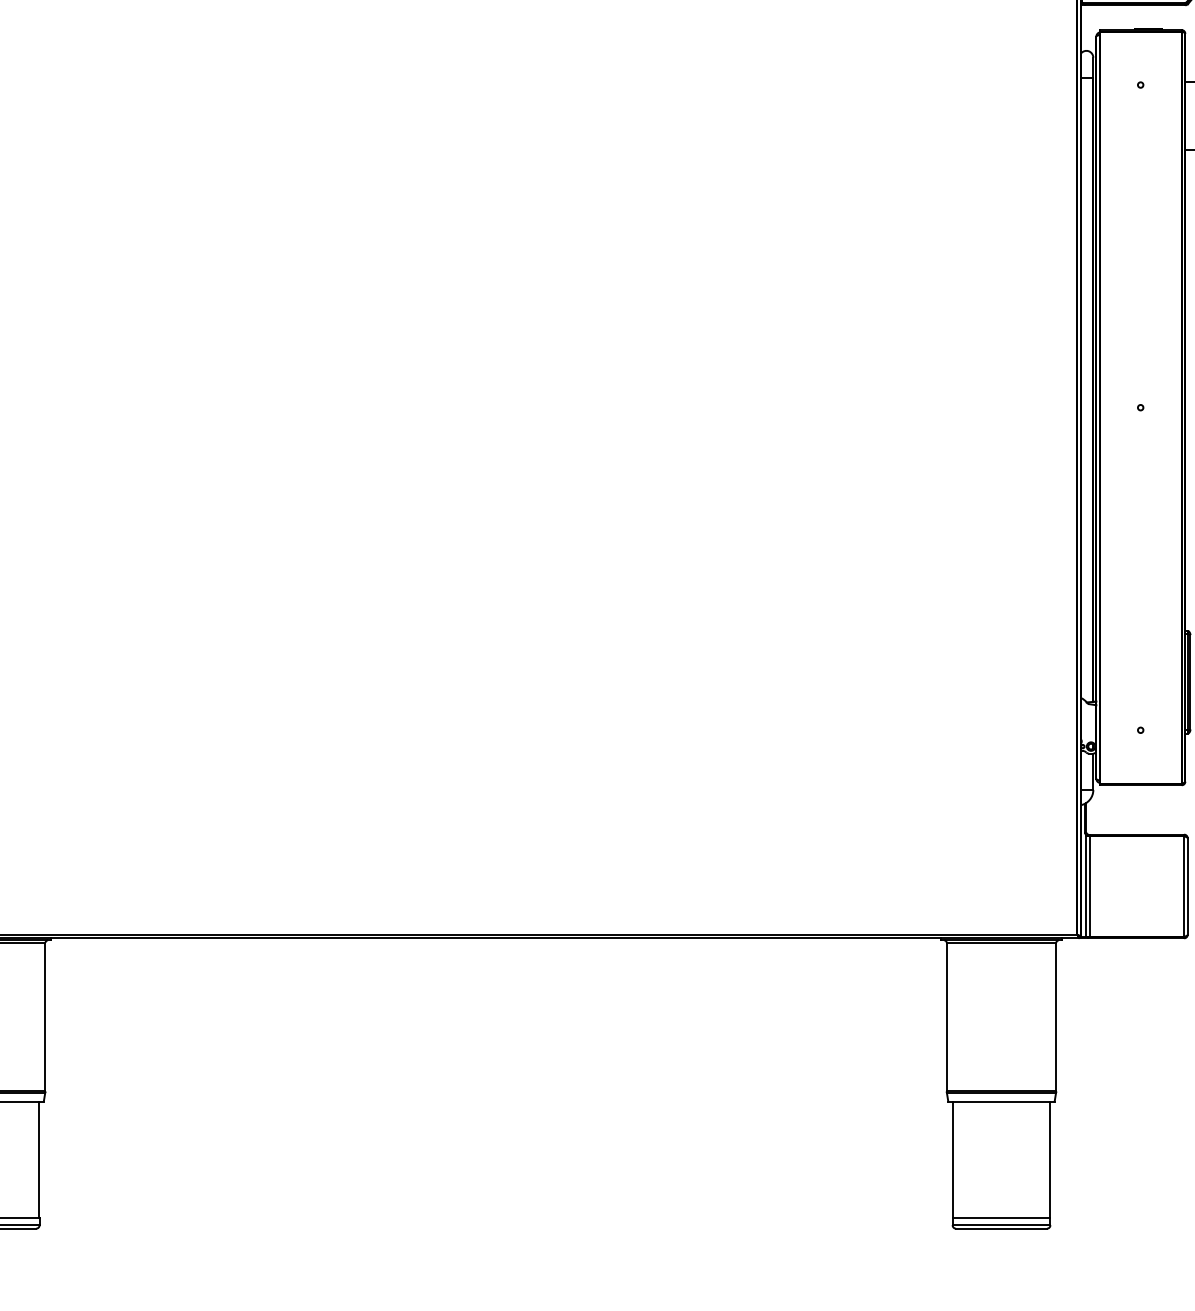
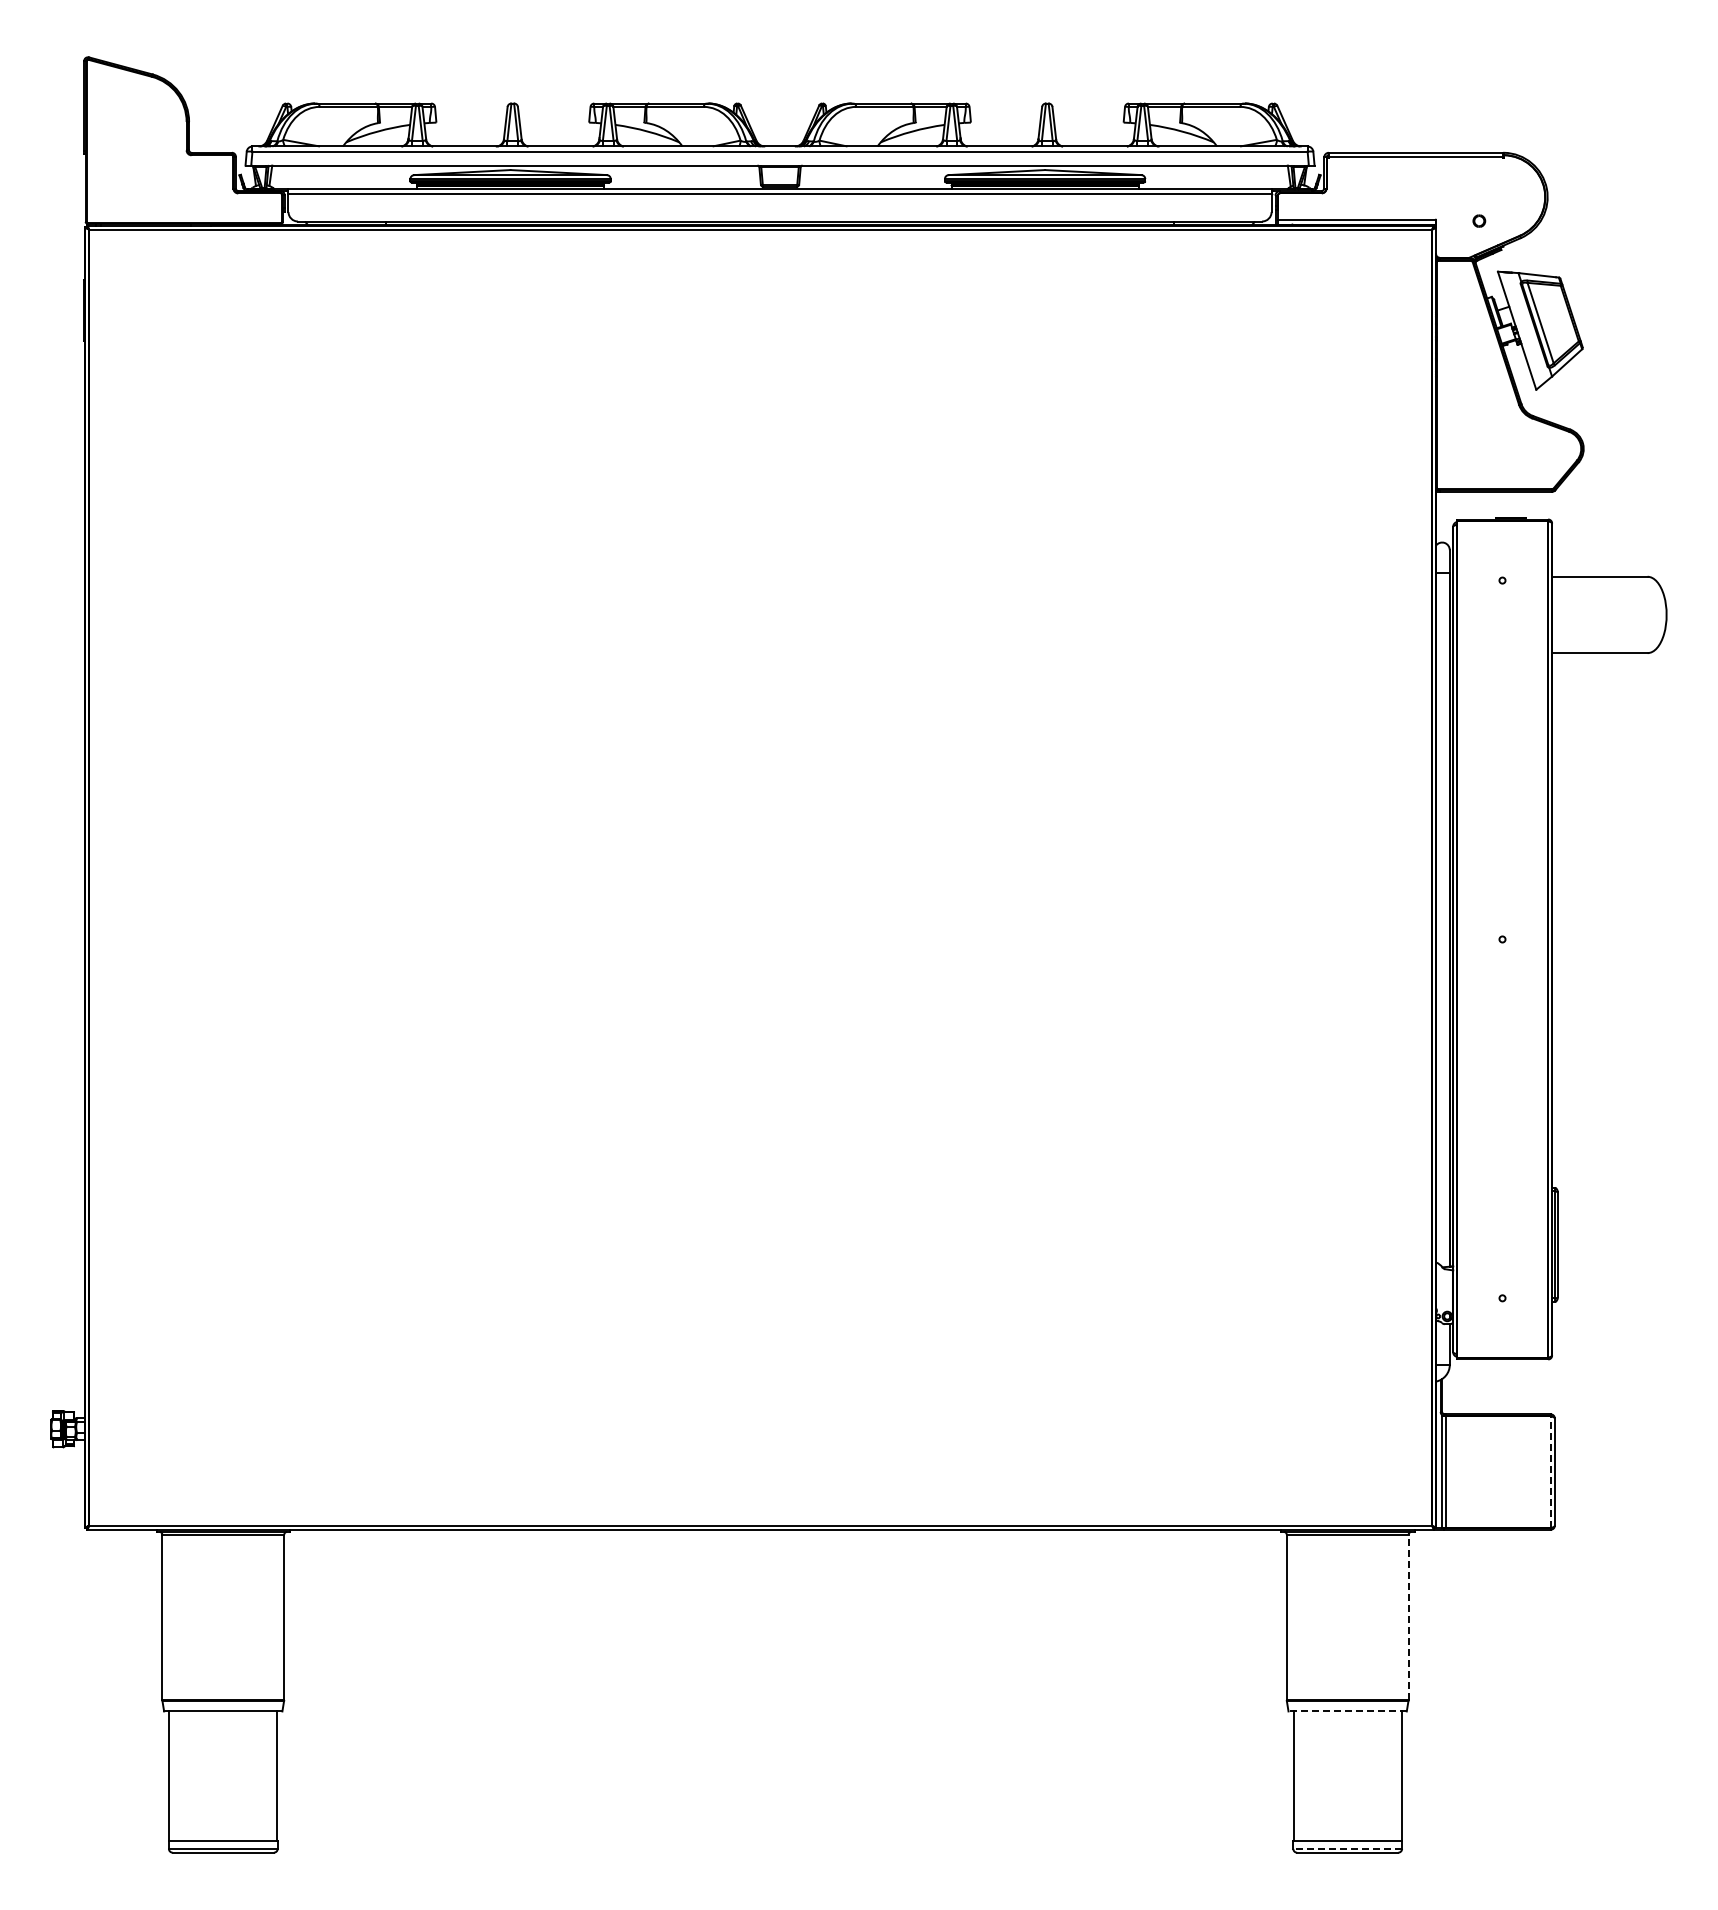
line: (1183, 885) -> (1550, 1471), solid -> dashed
line: (1056, 1017) -> (1408, 1617), solid -> dashed
line: (1001, 1101) -> (1347, 1711), solid -> dashed
line: (1001, 1224) -> (1347, 1848), solid -> dashed

